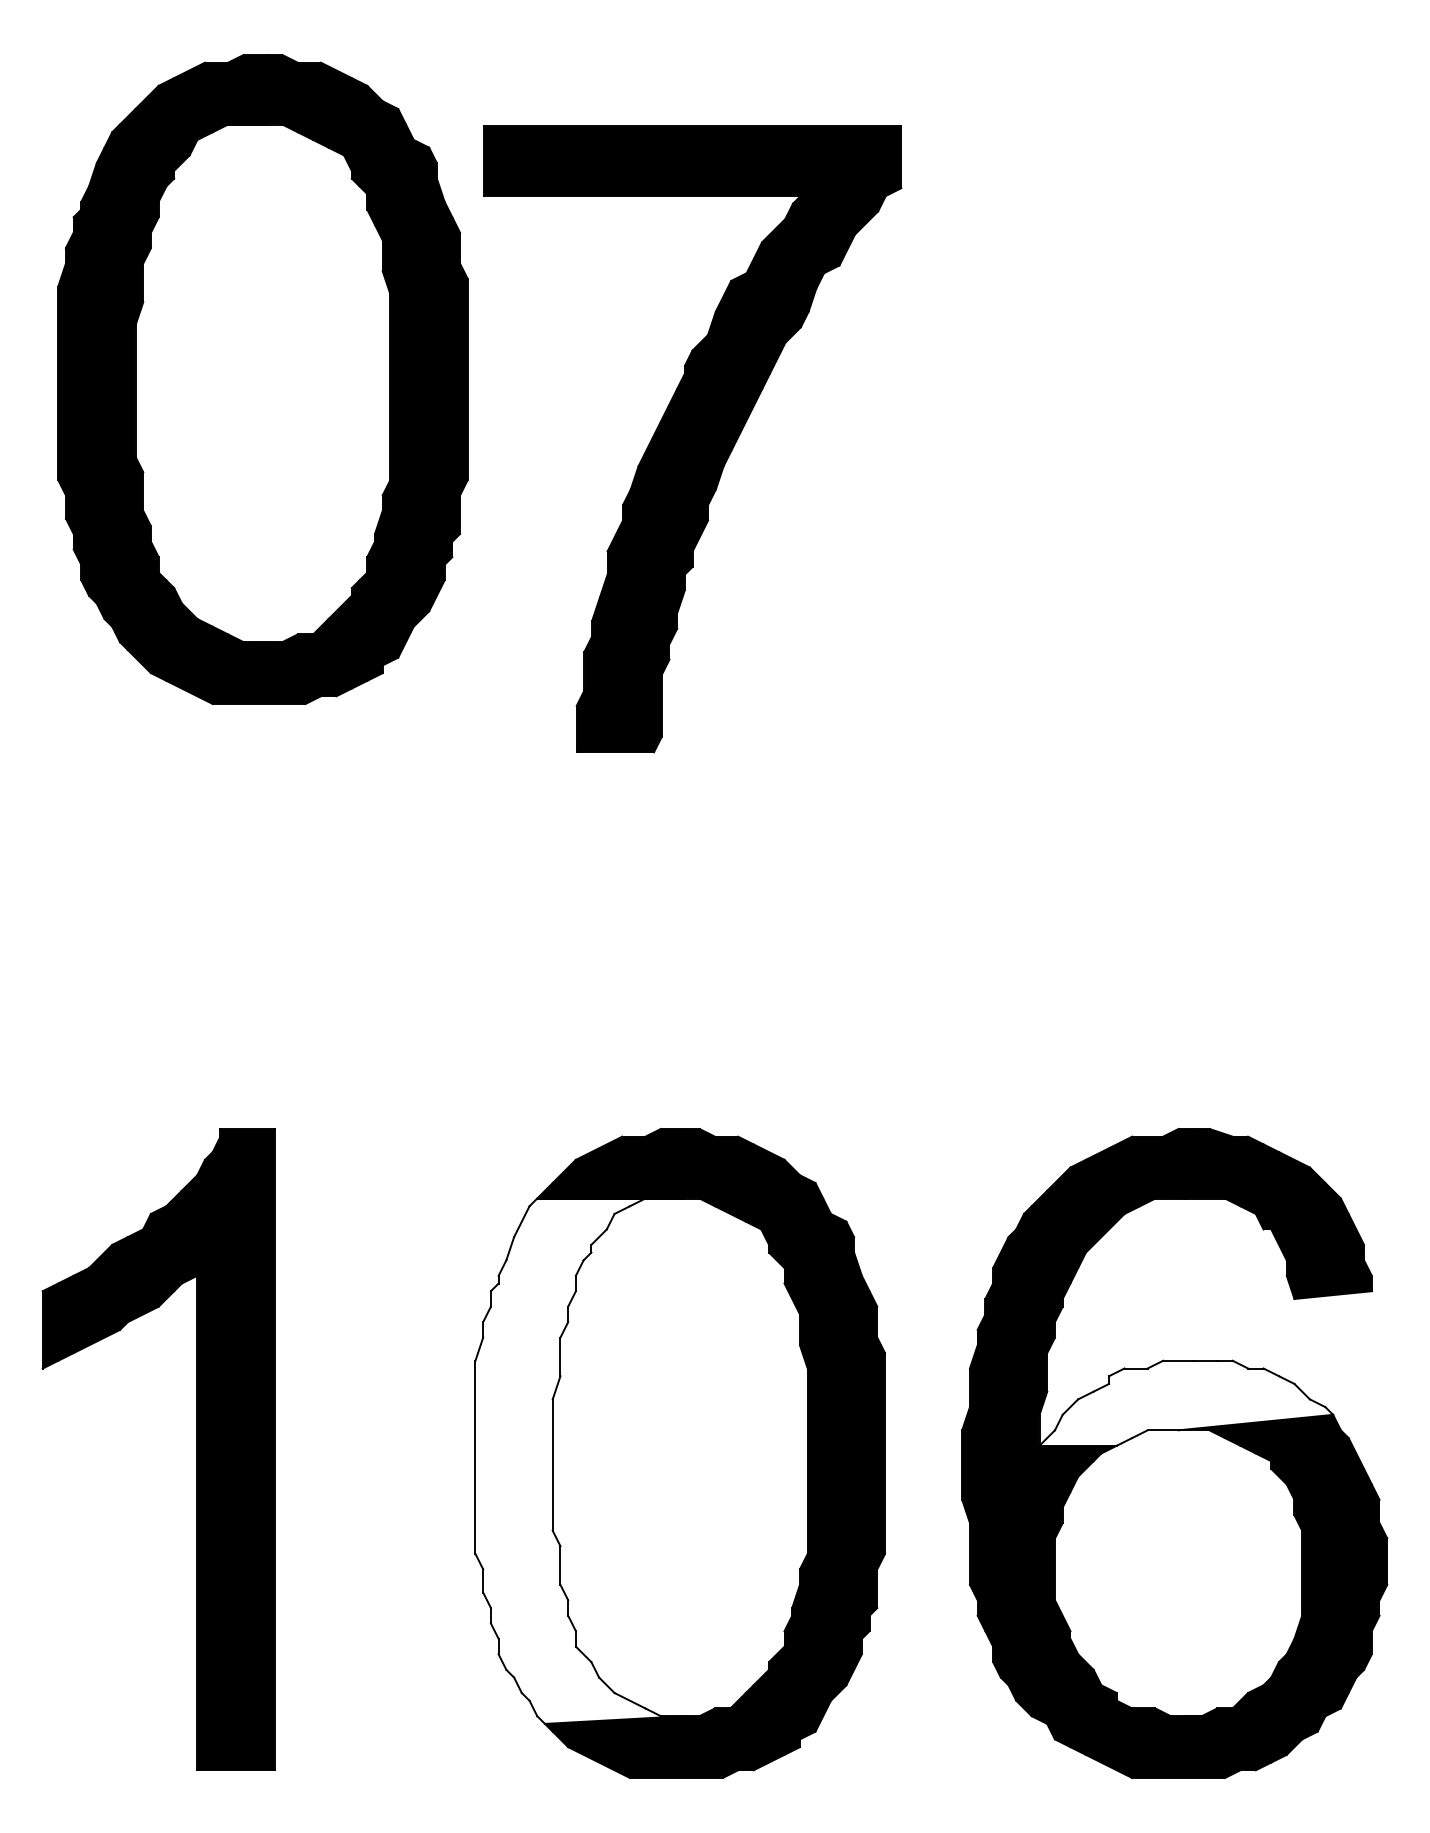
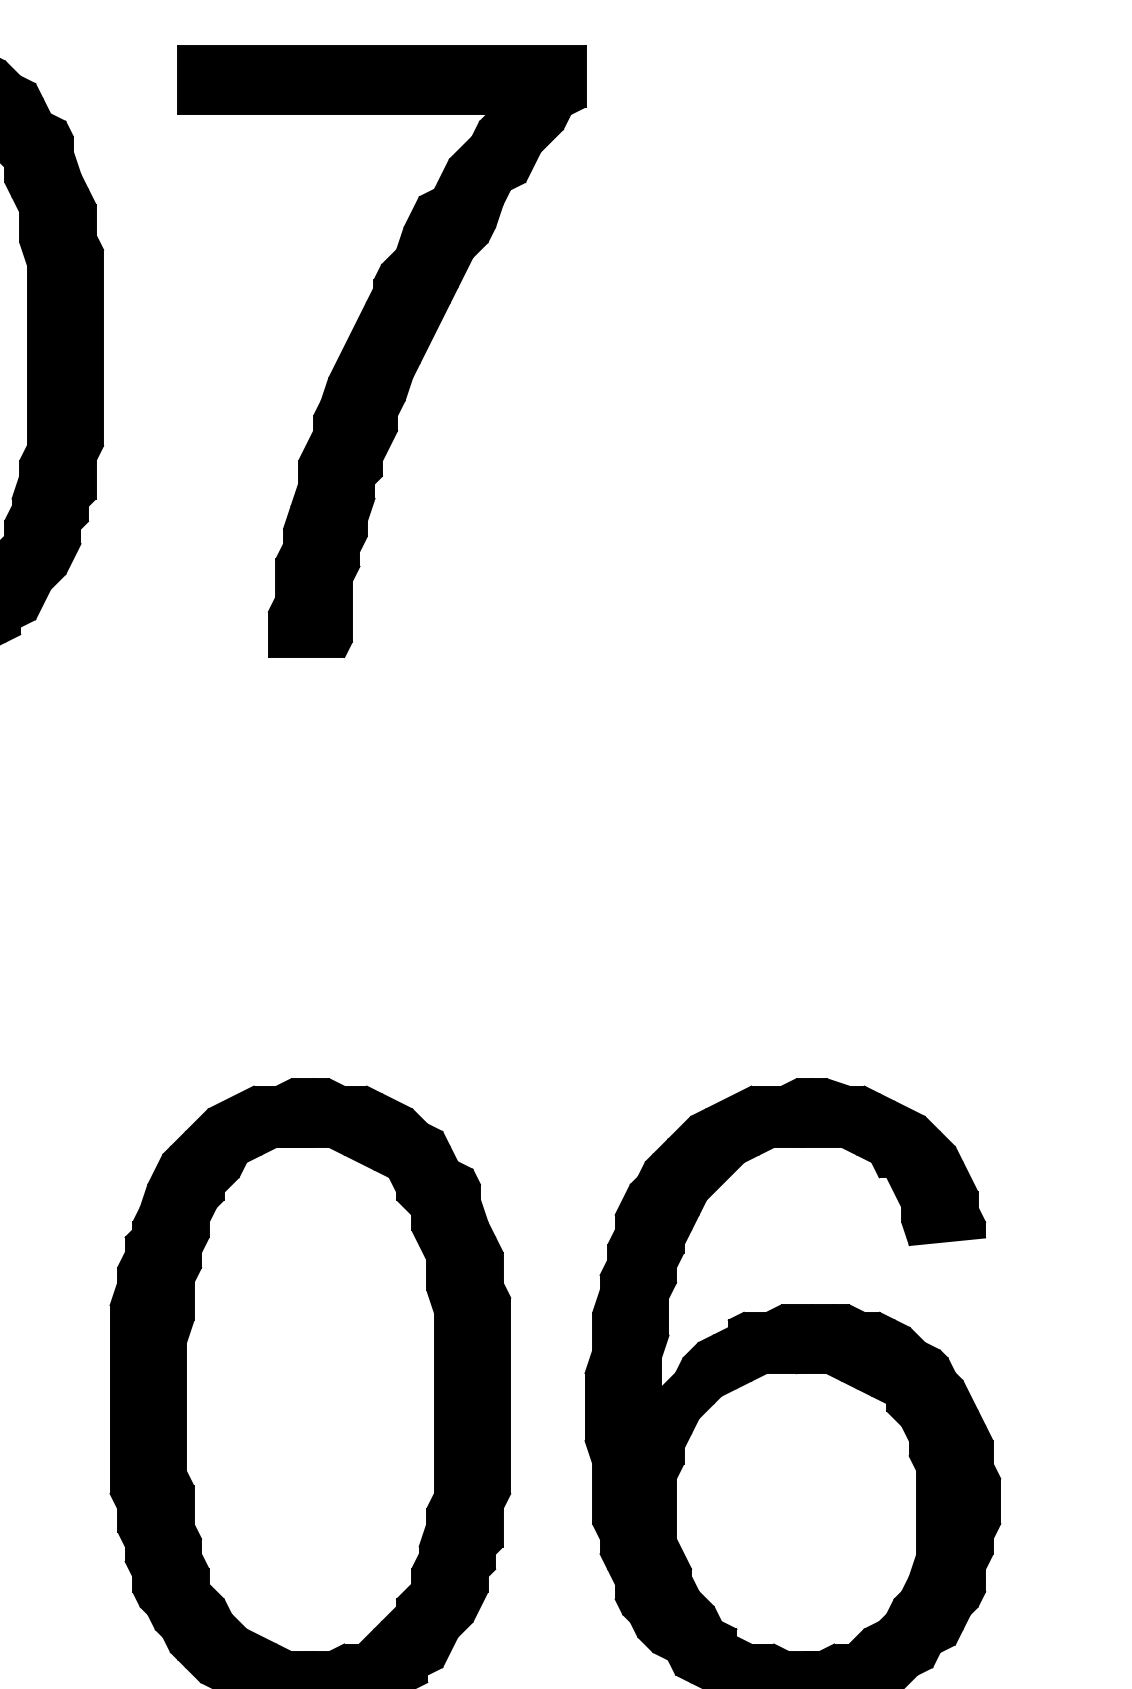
part: (692, 439) -> (381, 351), moved
fill: (1186, 1402) -> (804, 1346), added
fill: (579, 1460) -> (212, 1402), added

